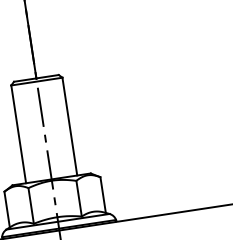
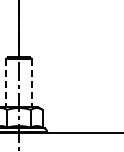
line: (69, 127) -> (31, 83), solid -> dashed
line: (19, 134) -> (6, 83), solid -> dashed

